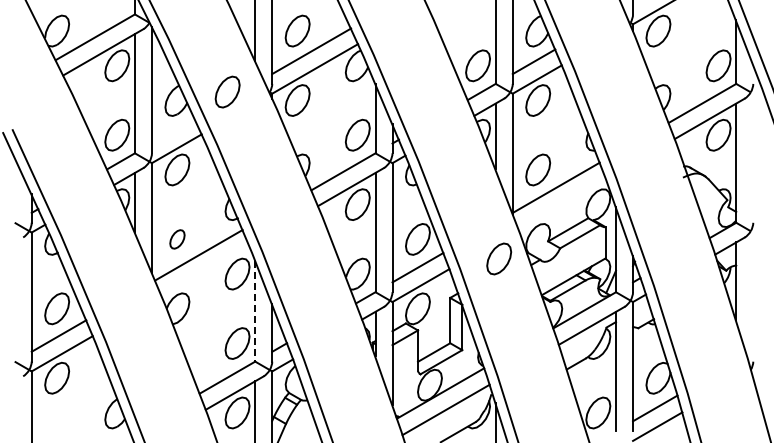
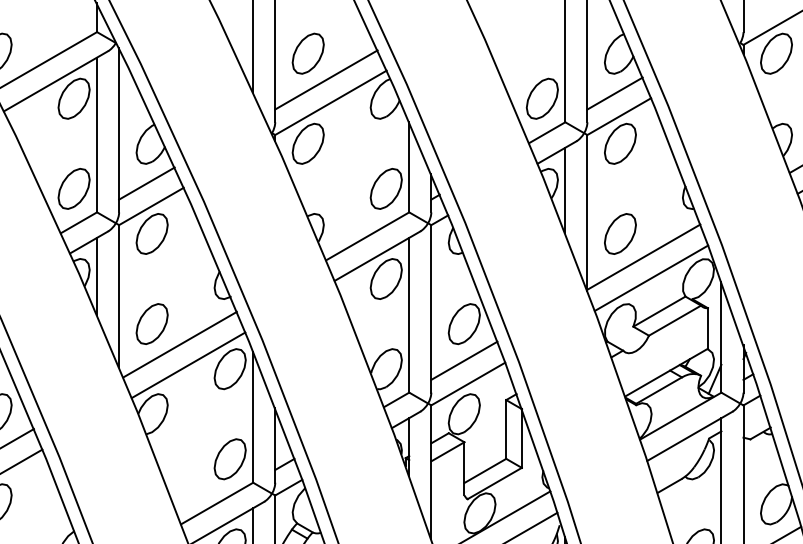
part: (227, 91) -> (217, 132), removed
line: (172, 130) -> (145, 182), added
line: (561, 203) -> (650, 277), added
part: (177, 239) -> (152, 324), size x1.67
part: (499, 258) -> (570, 348), removed
line: (205, 270) -> (188, 364), added
line: (255, 311) -> (253, 417), dashed -> solid

